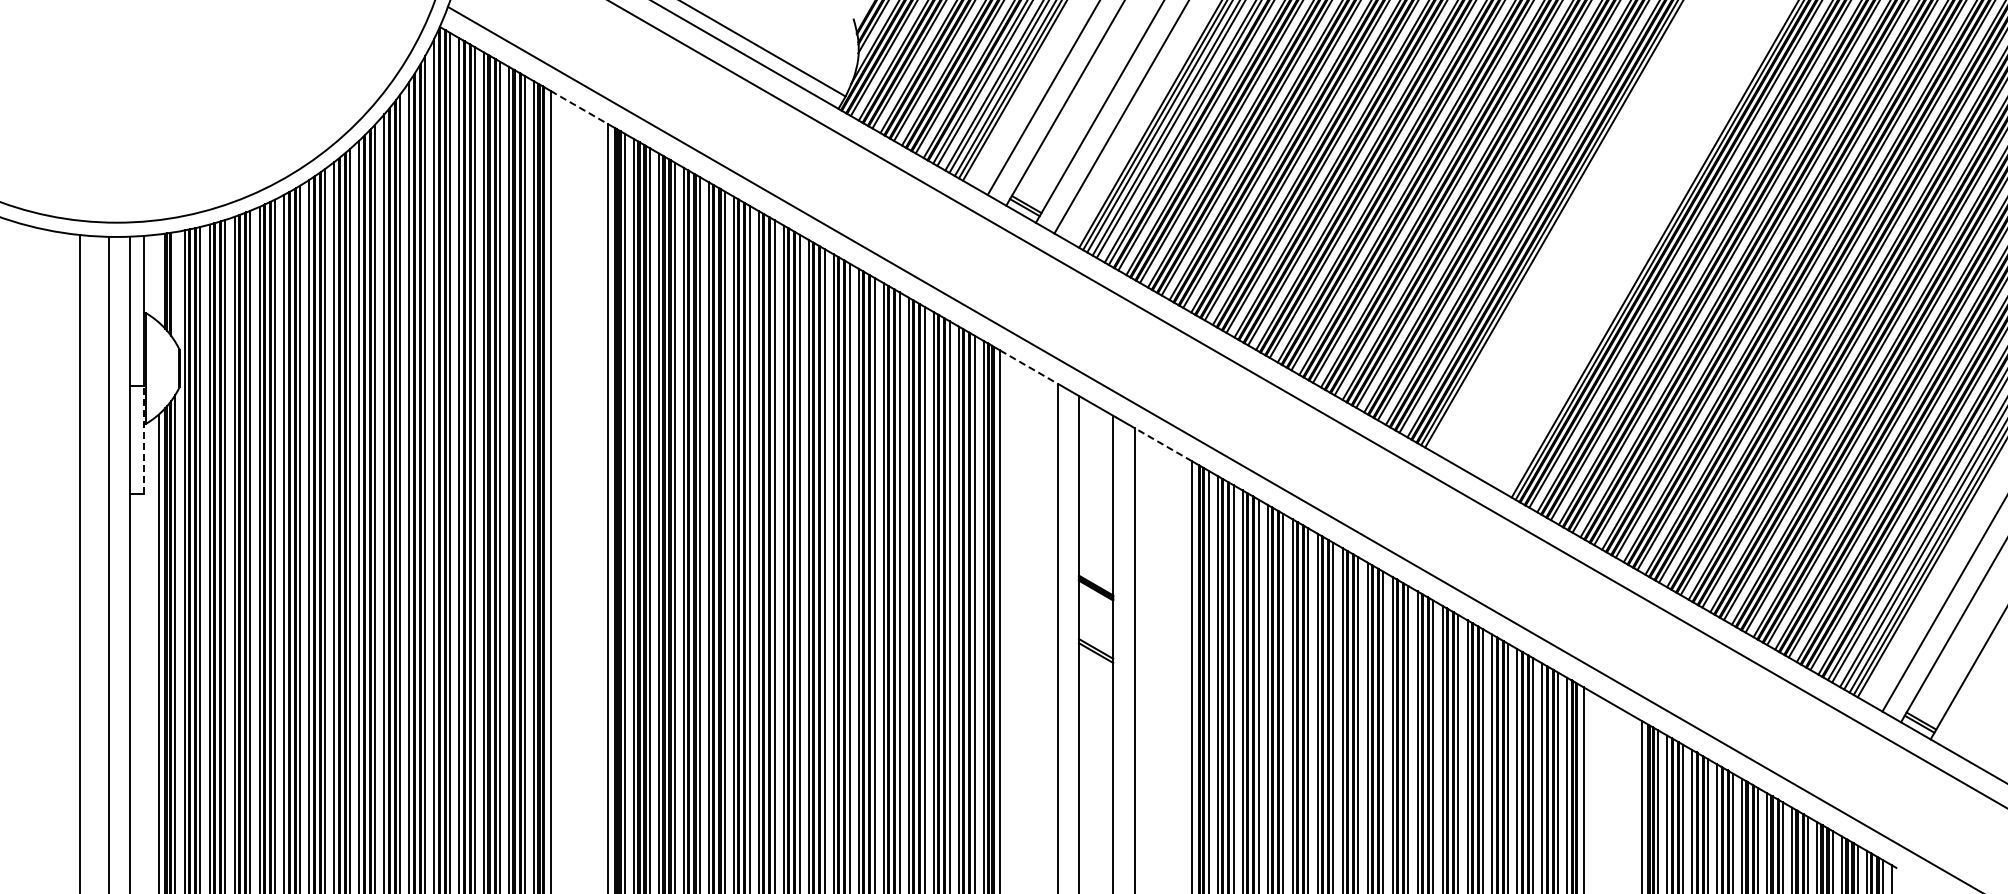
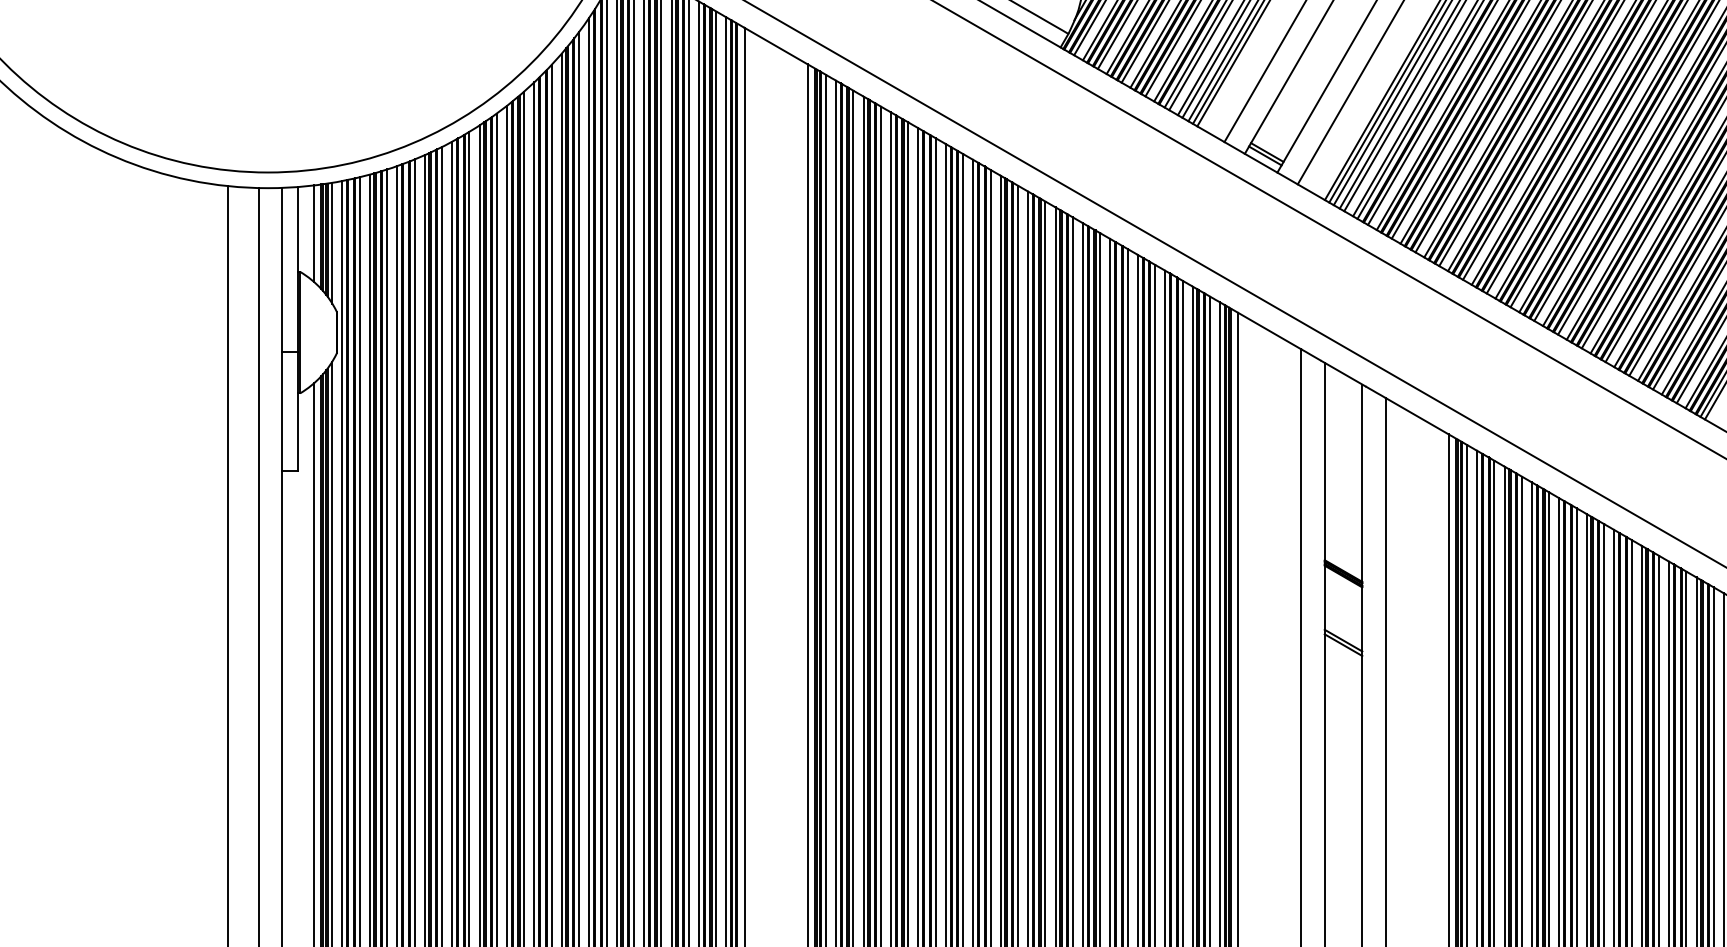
line: (579, 107) -> (776, 45), dashed -> solid
line: (158, 278) -> (313, 233), added
line: (175, 287) -> (332, 243), added
line: (1029, 367) -> (1270, 331), dashed -> solid
line: (144, 440) -> (298, 411), dashed -> solid
line: (1162, 444) -> (1416, 416), dashed -> solid

